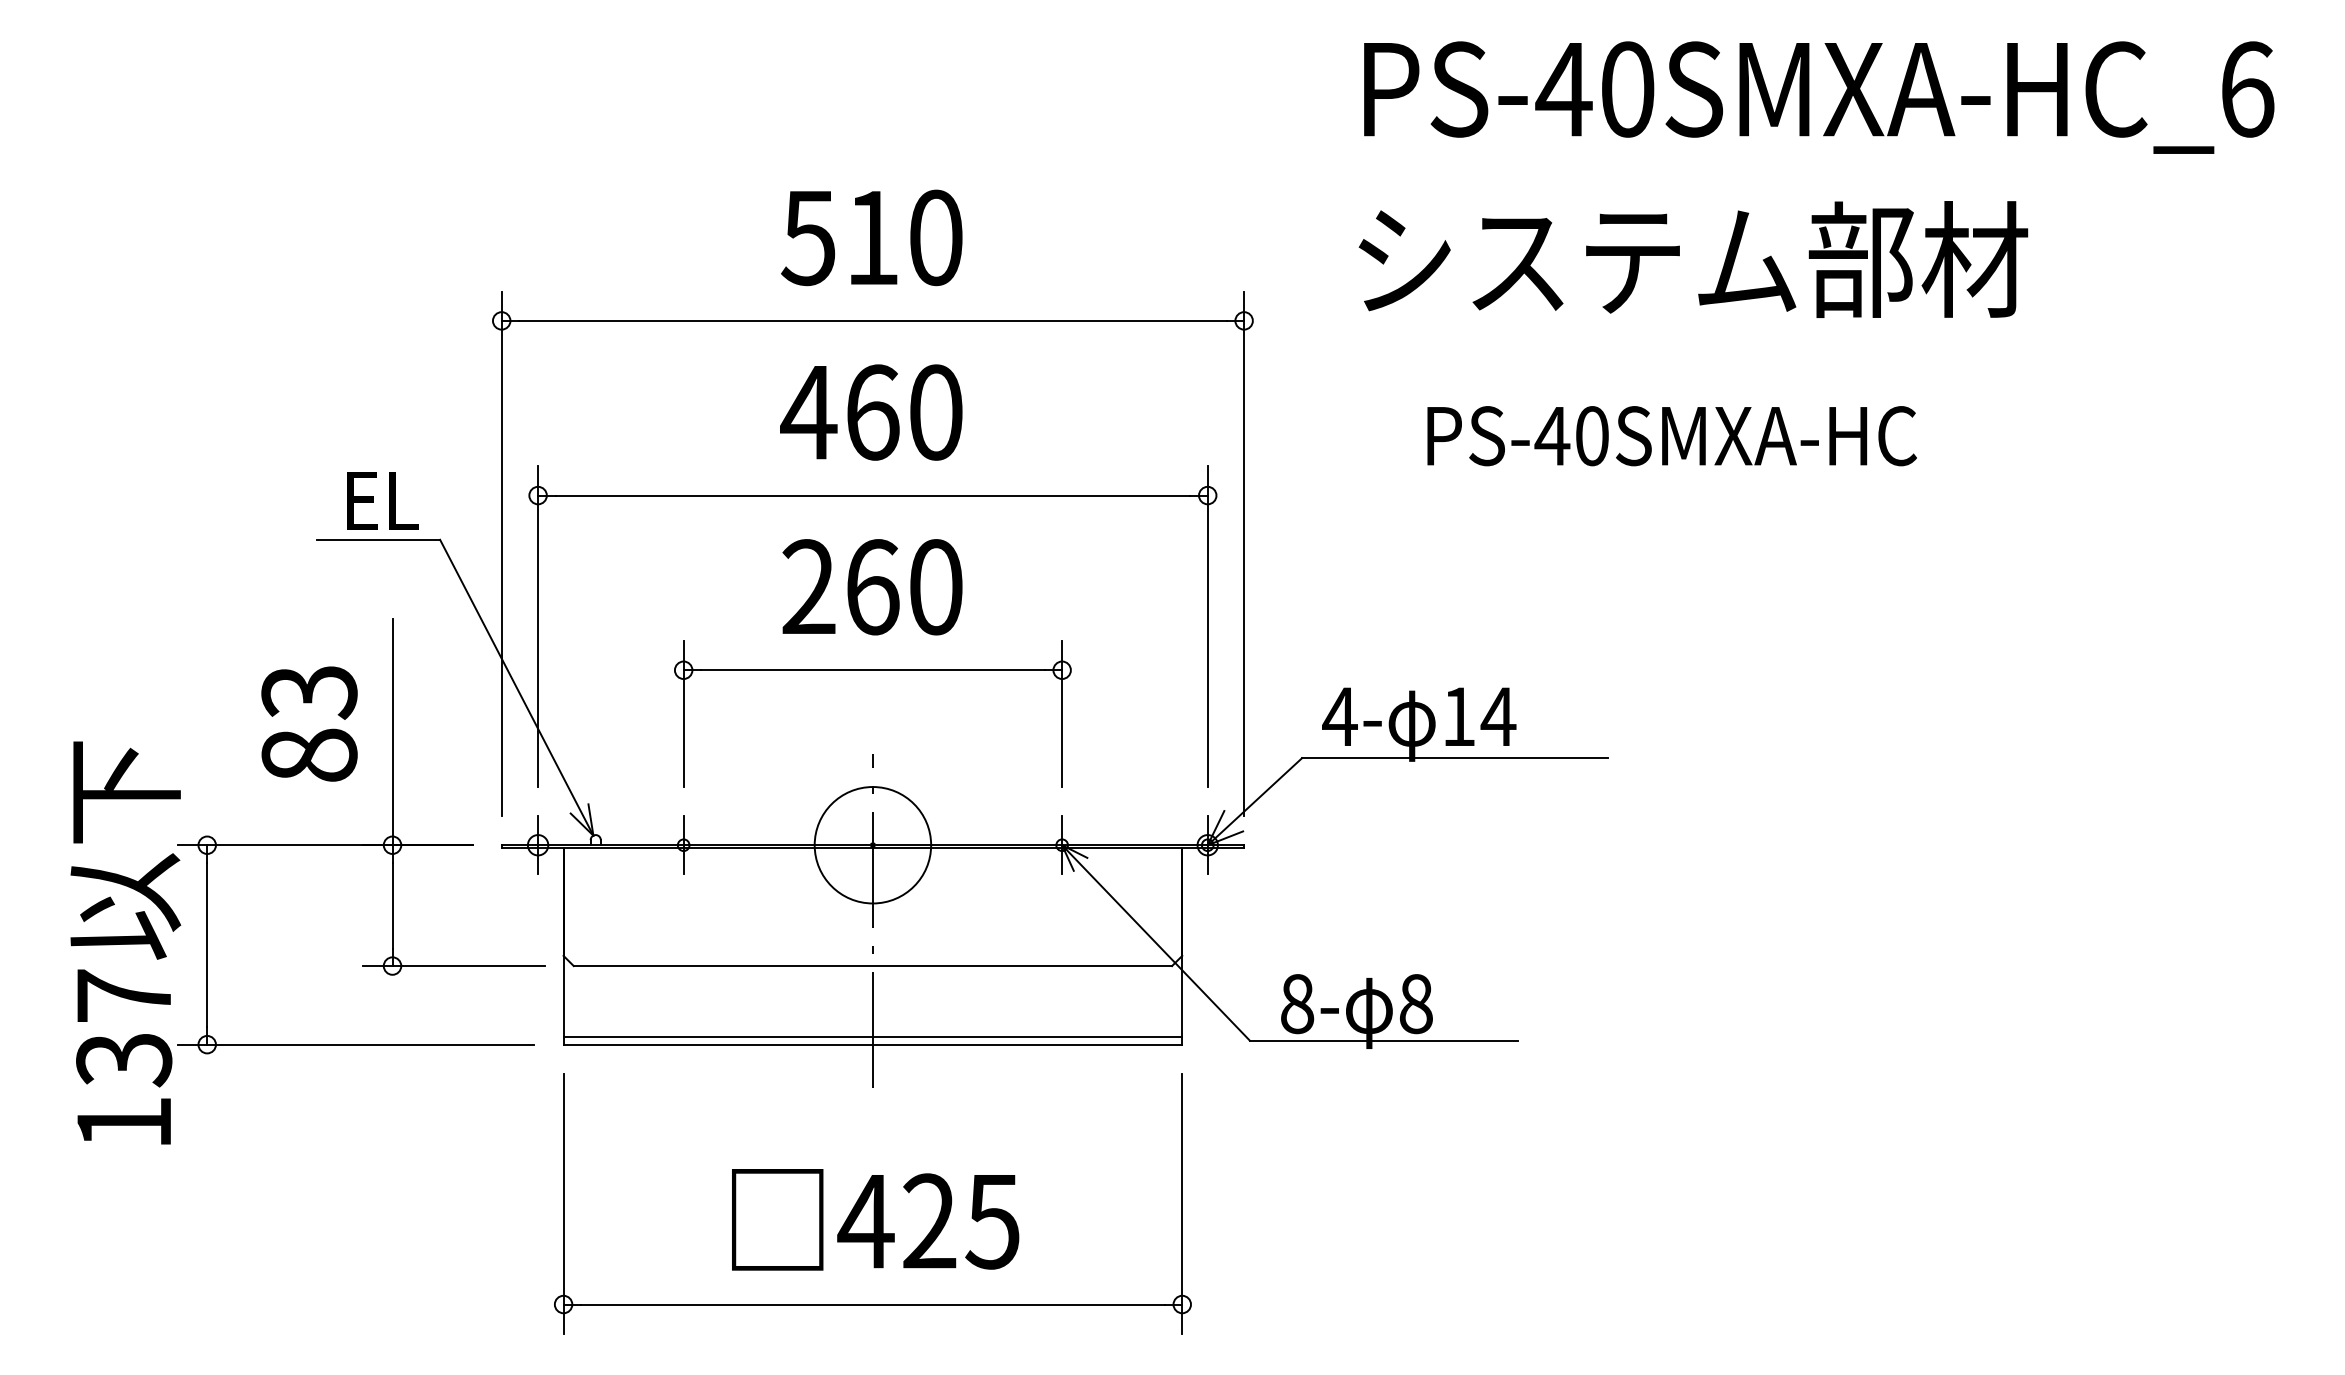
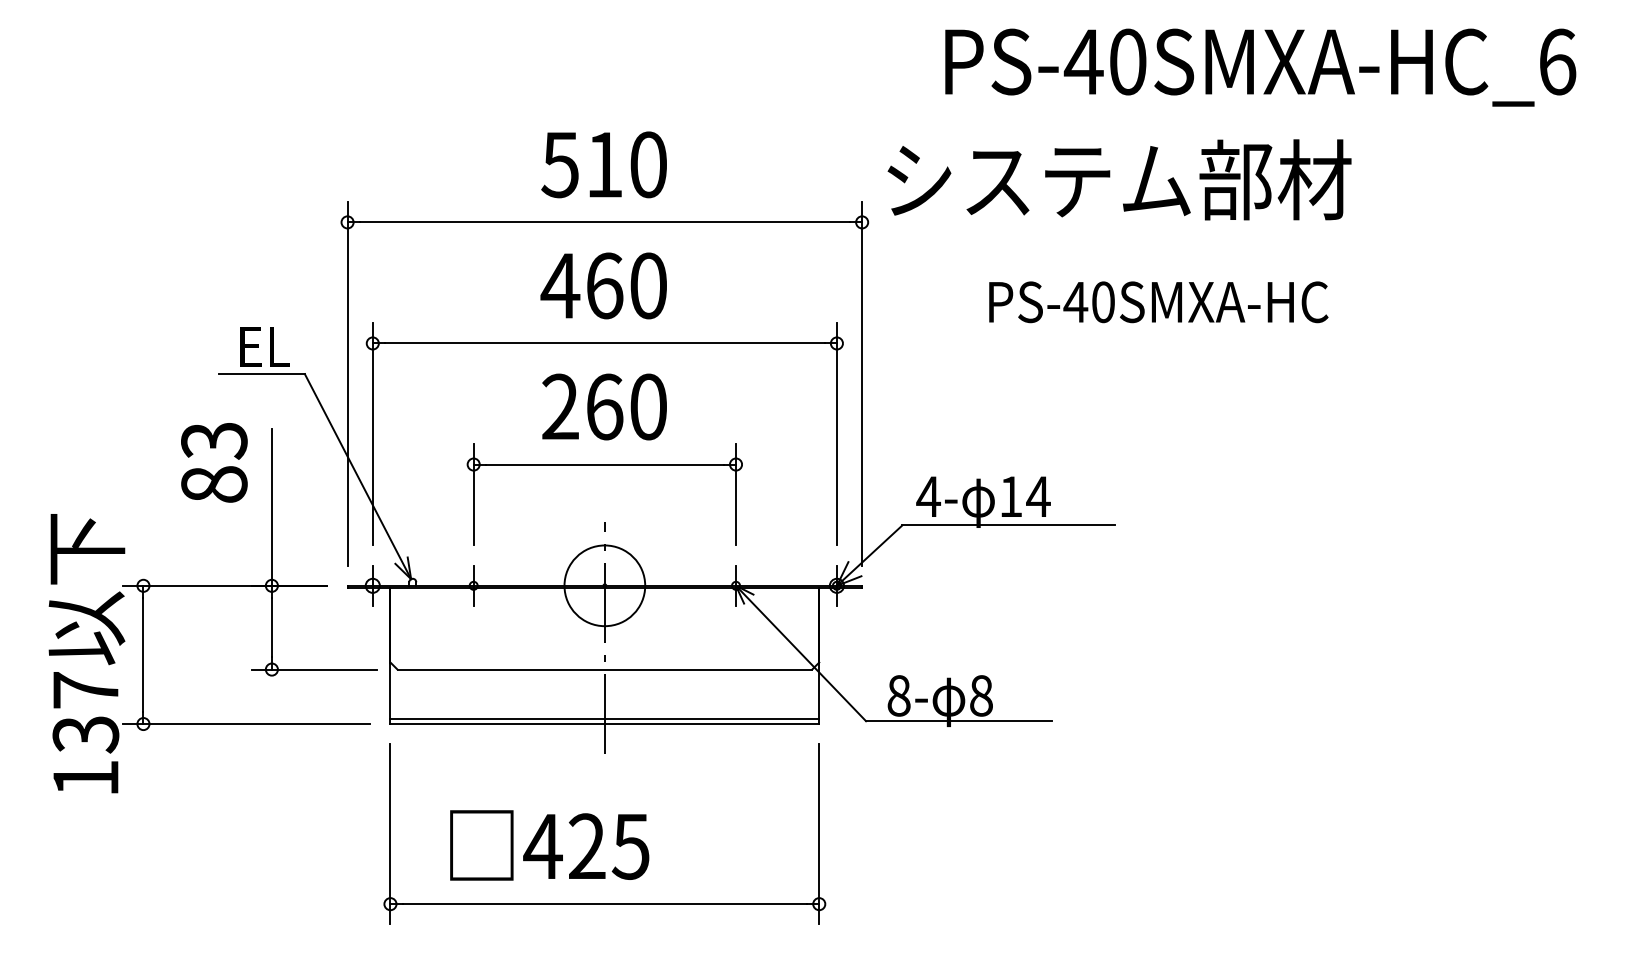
text: (1693, 258) -> (1119, 179), moved
text: (309, 723) -> (214, 462), moved
text: (875, 1219) -> (549, 845), moved

